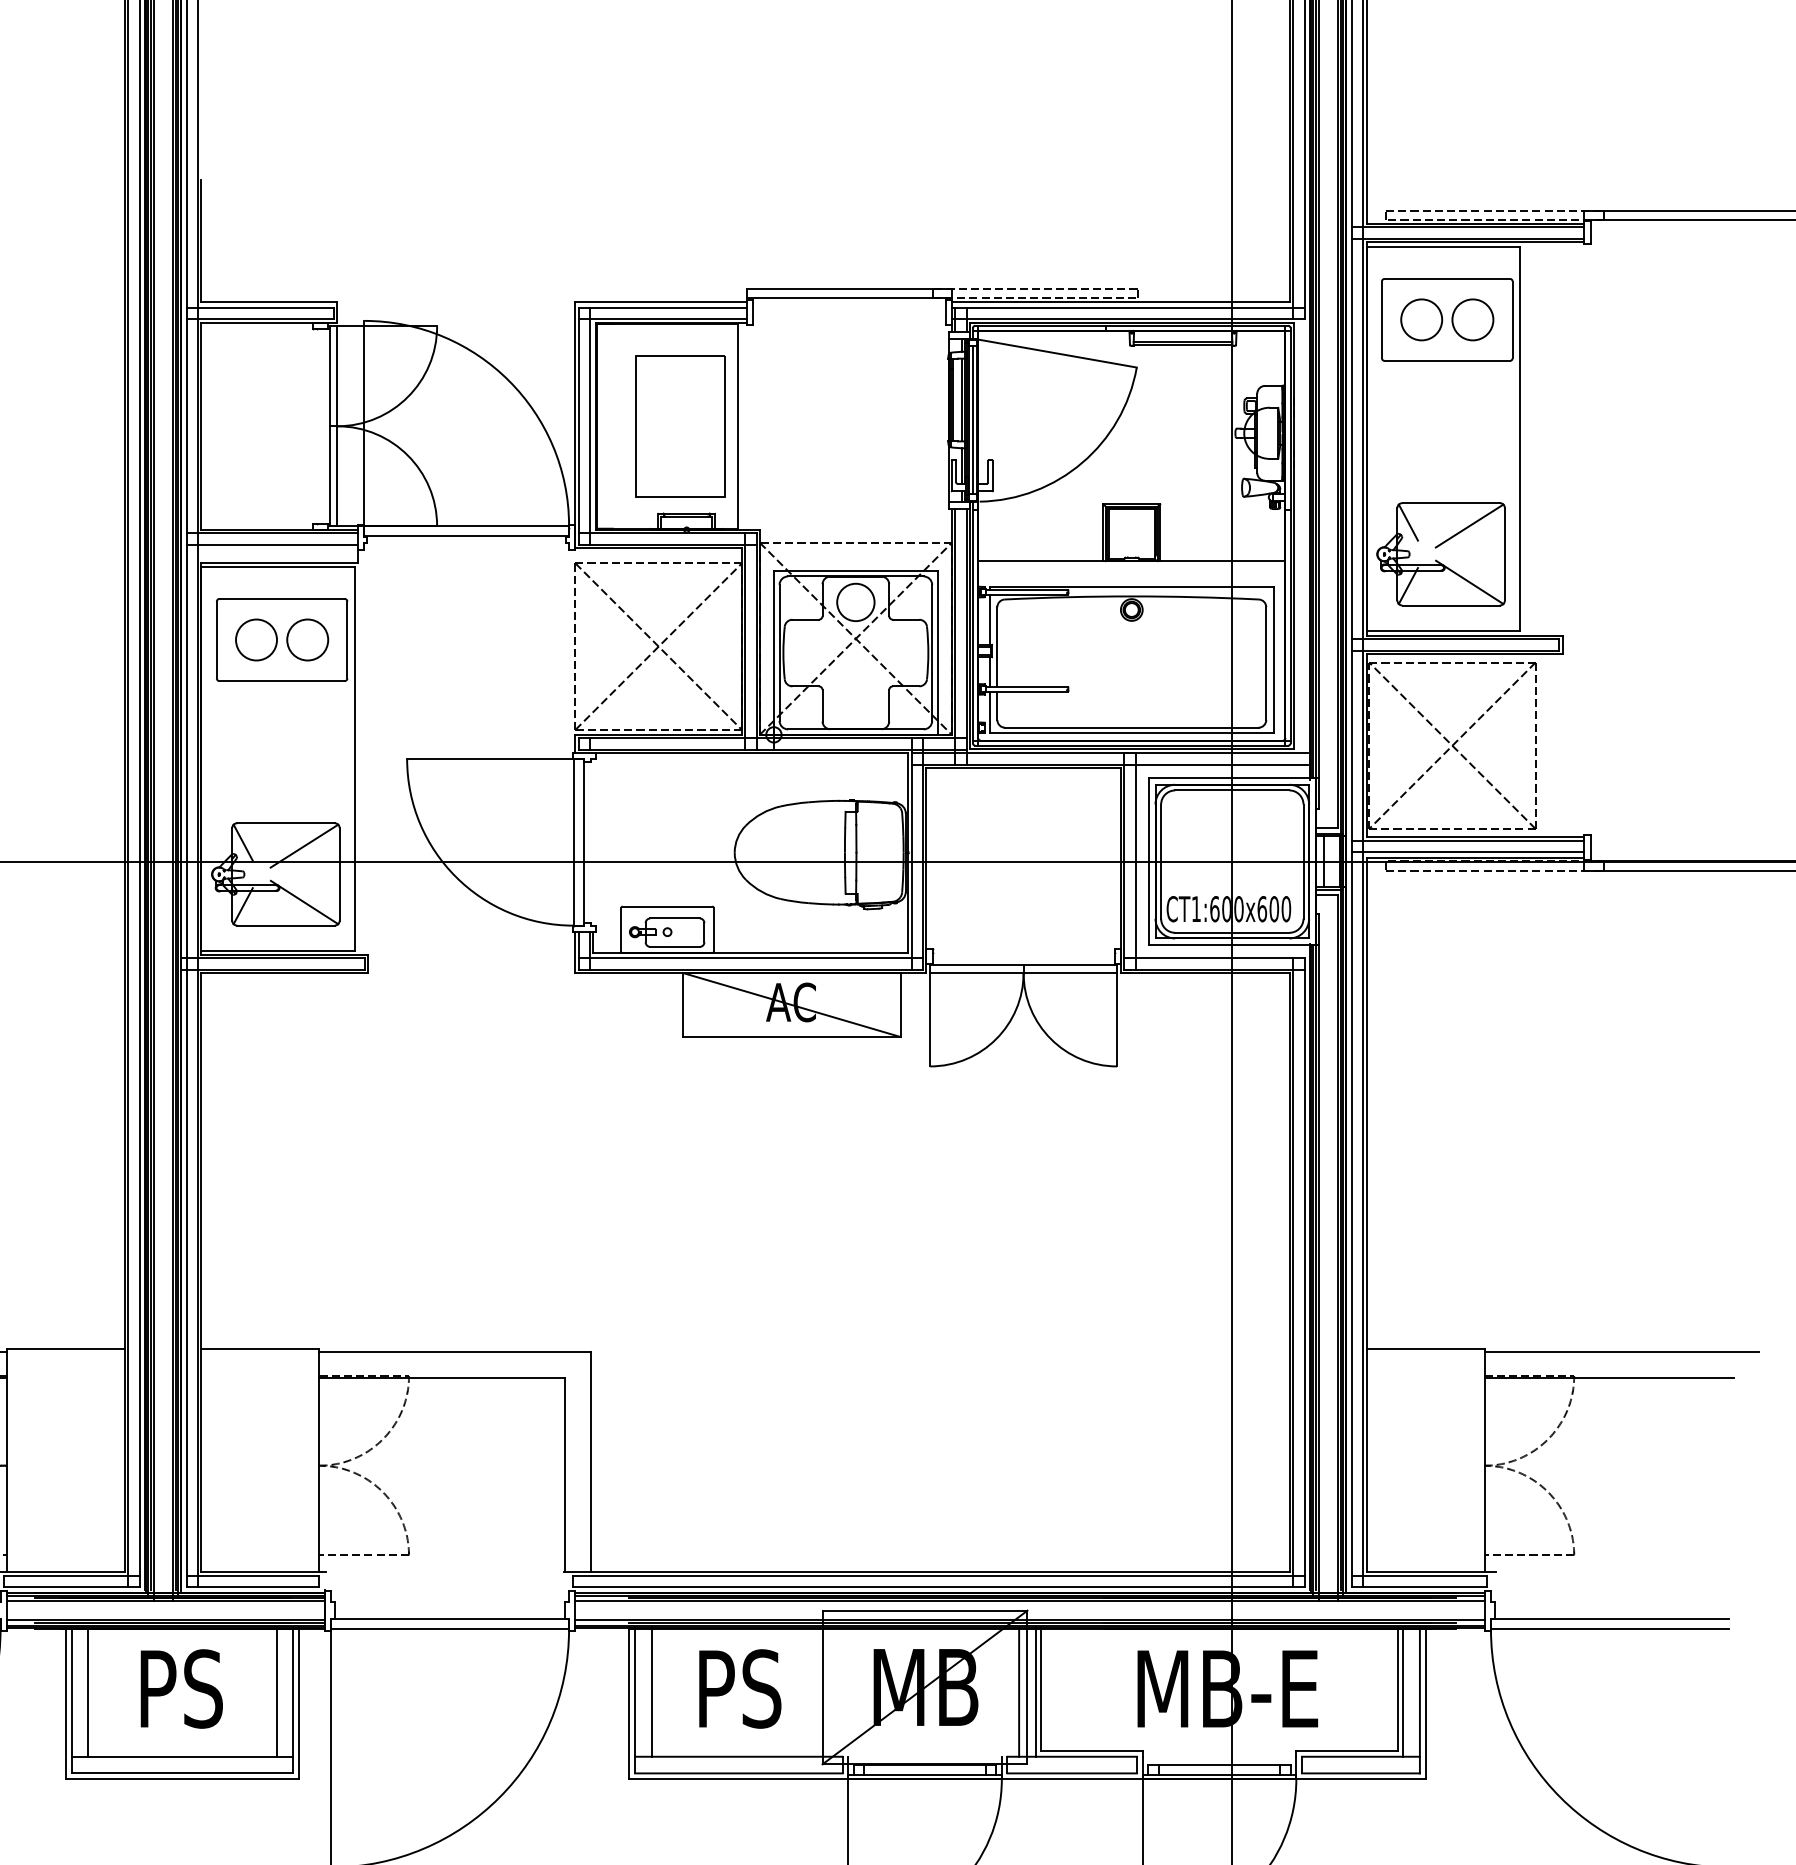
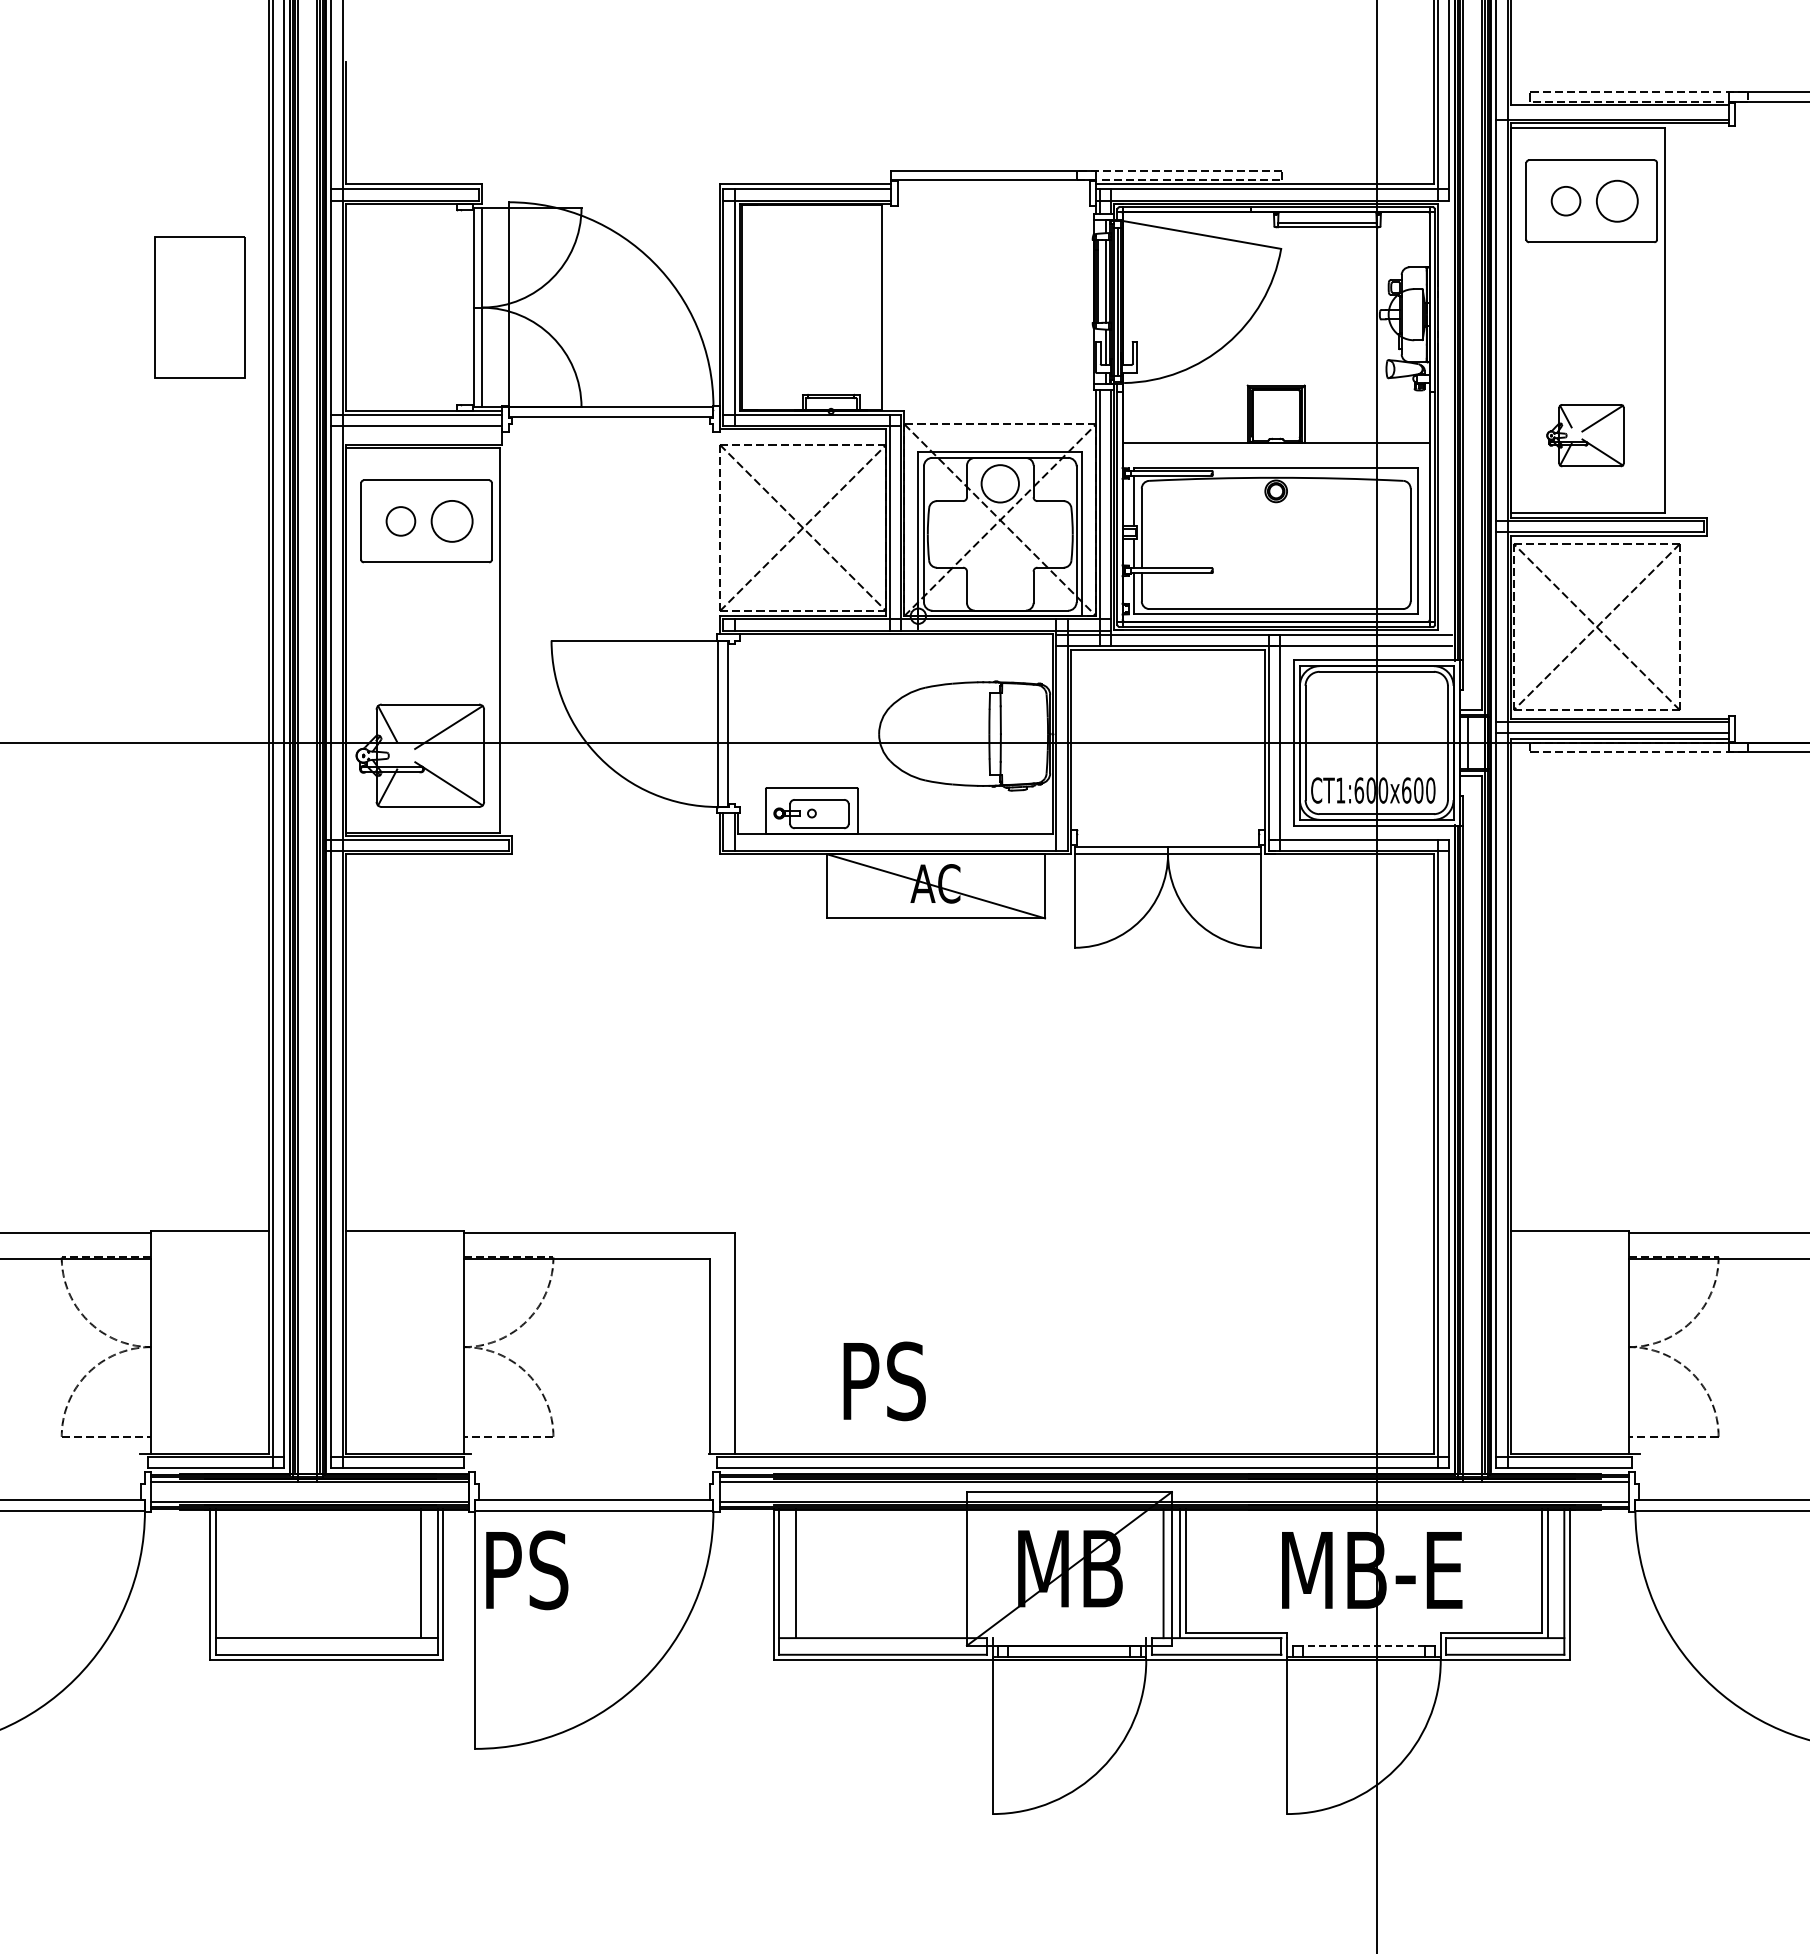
line: (1468, 227) -> (1612, 108), removed
circle: (1421, 319) -> (1565, 200), size x0.7
part: (680, 426) -> (199, 307), moved
part: (1441, 554) -> (1585, 435), size x0.6
circle: (256, 640) -> (400, 521), size x0.7
line: (751, 958) -> (895, 839), removed
text: (182, 1689) -> (527, 1570), moved
text: (740, 1689) -> (884, 1381), moved
line: (88, 1692) -> (232, 1573), removed
line: (1219, 1765) -> (1363, 1646), solid -> dashed

